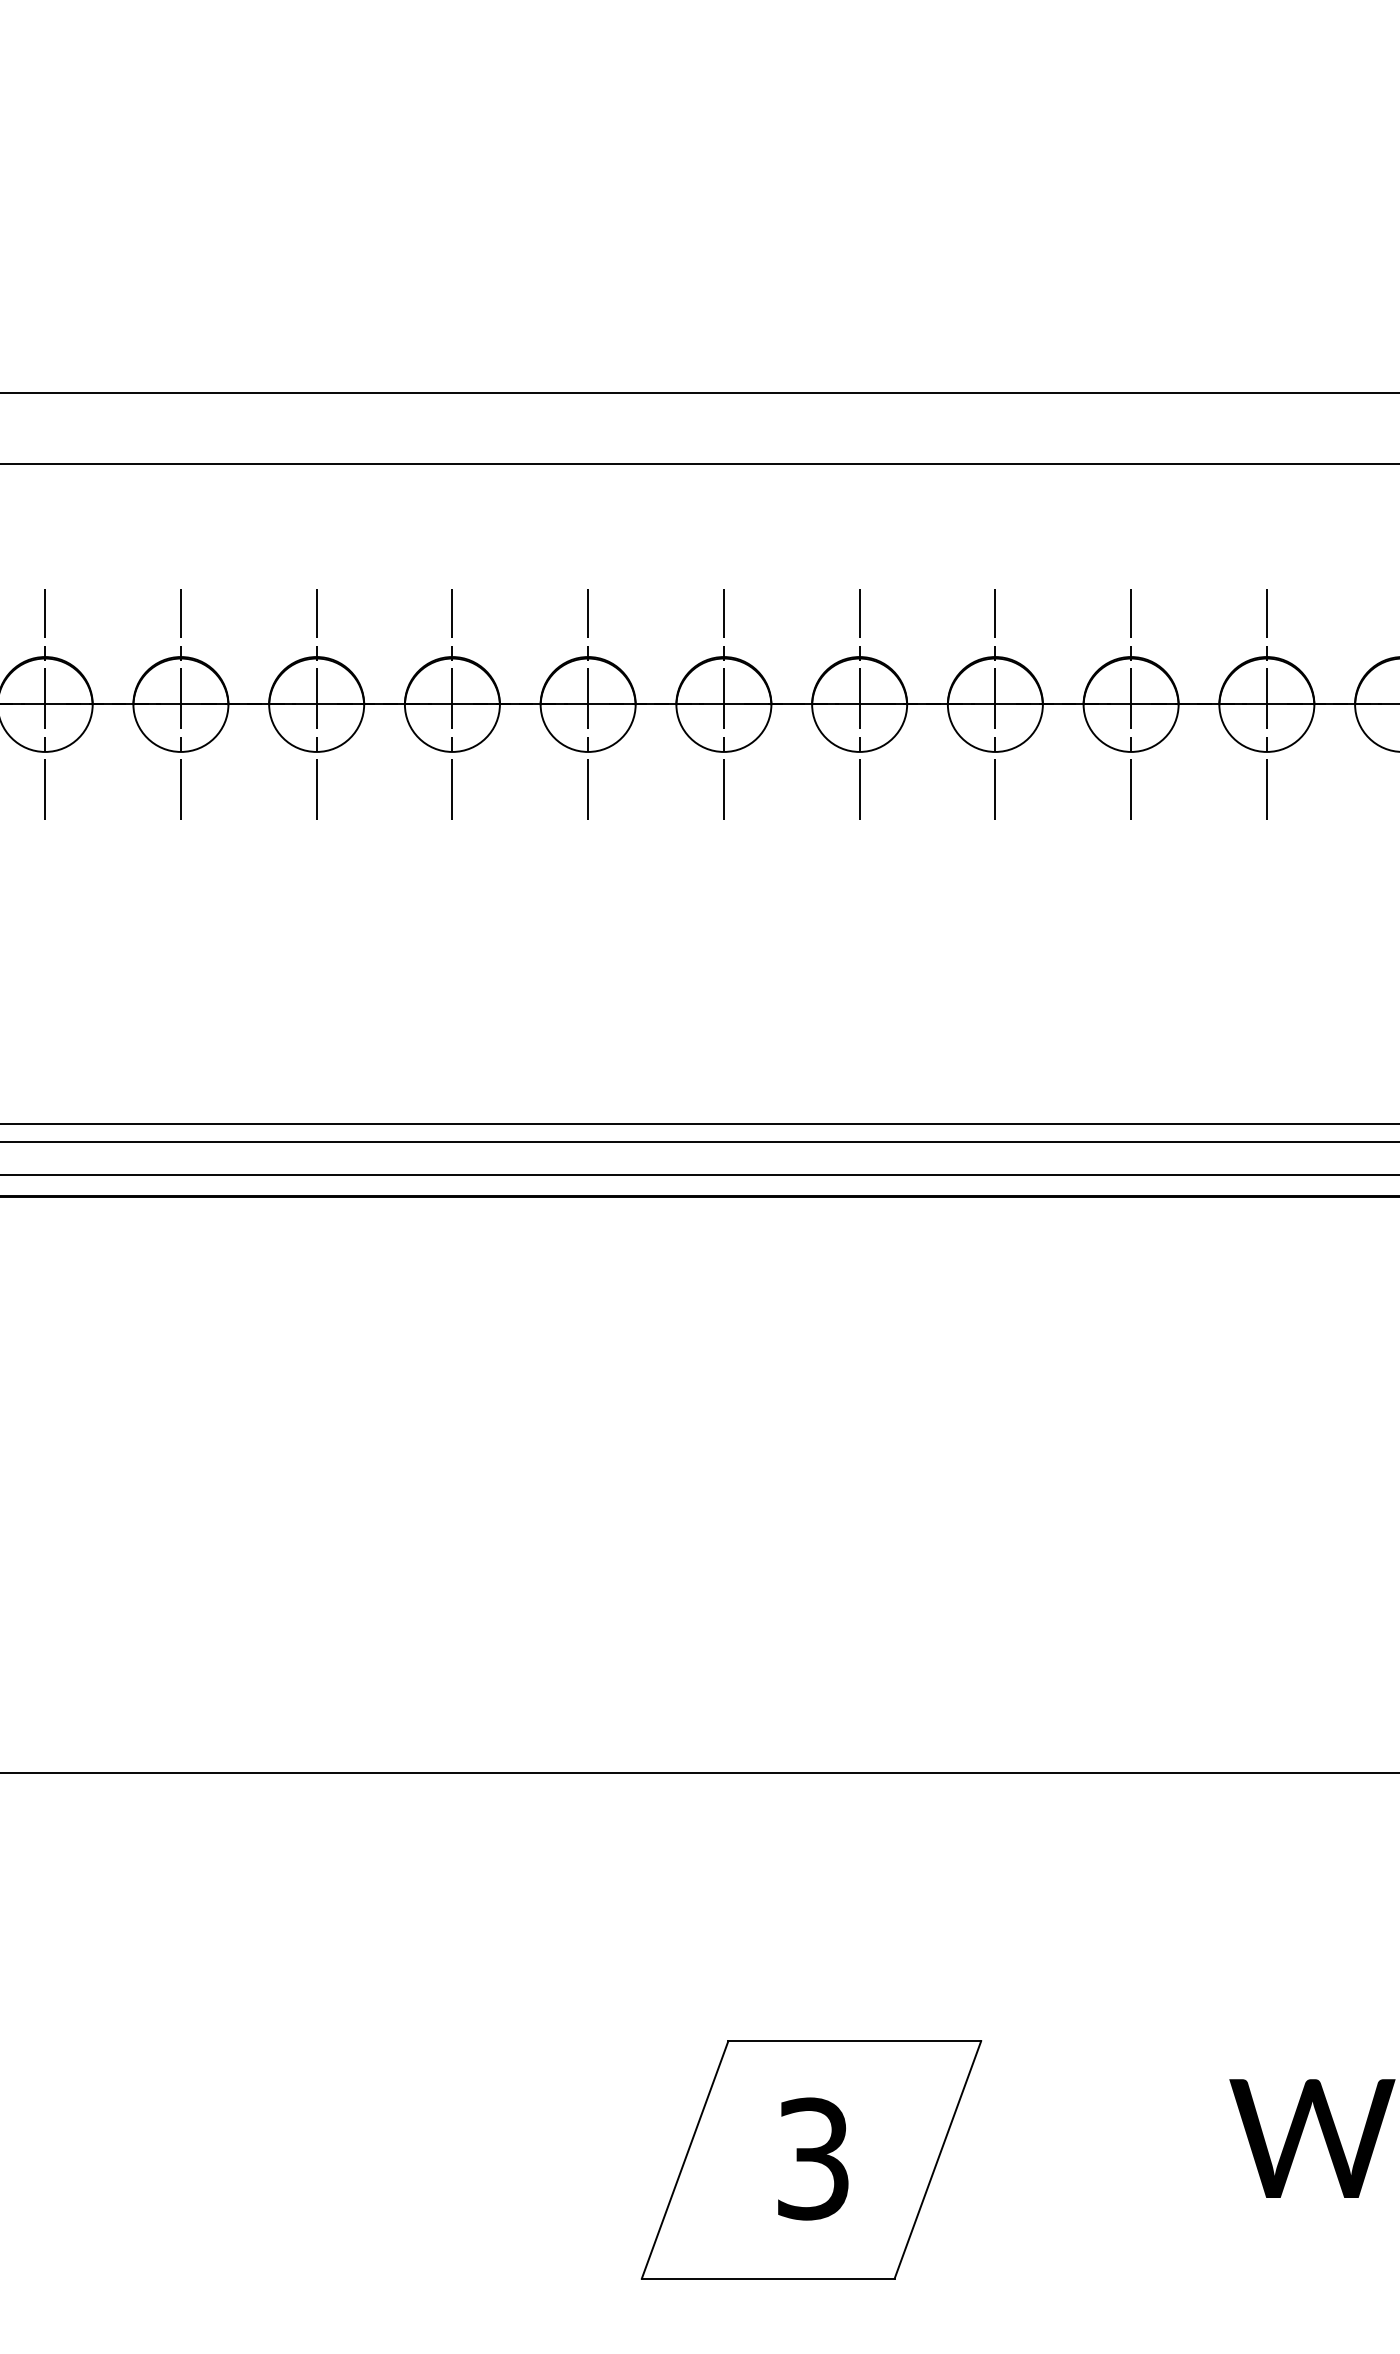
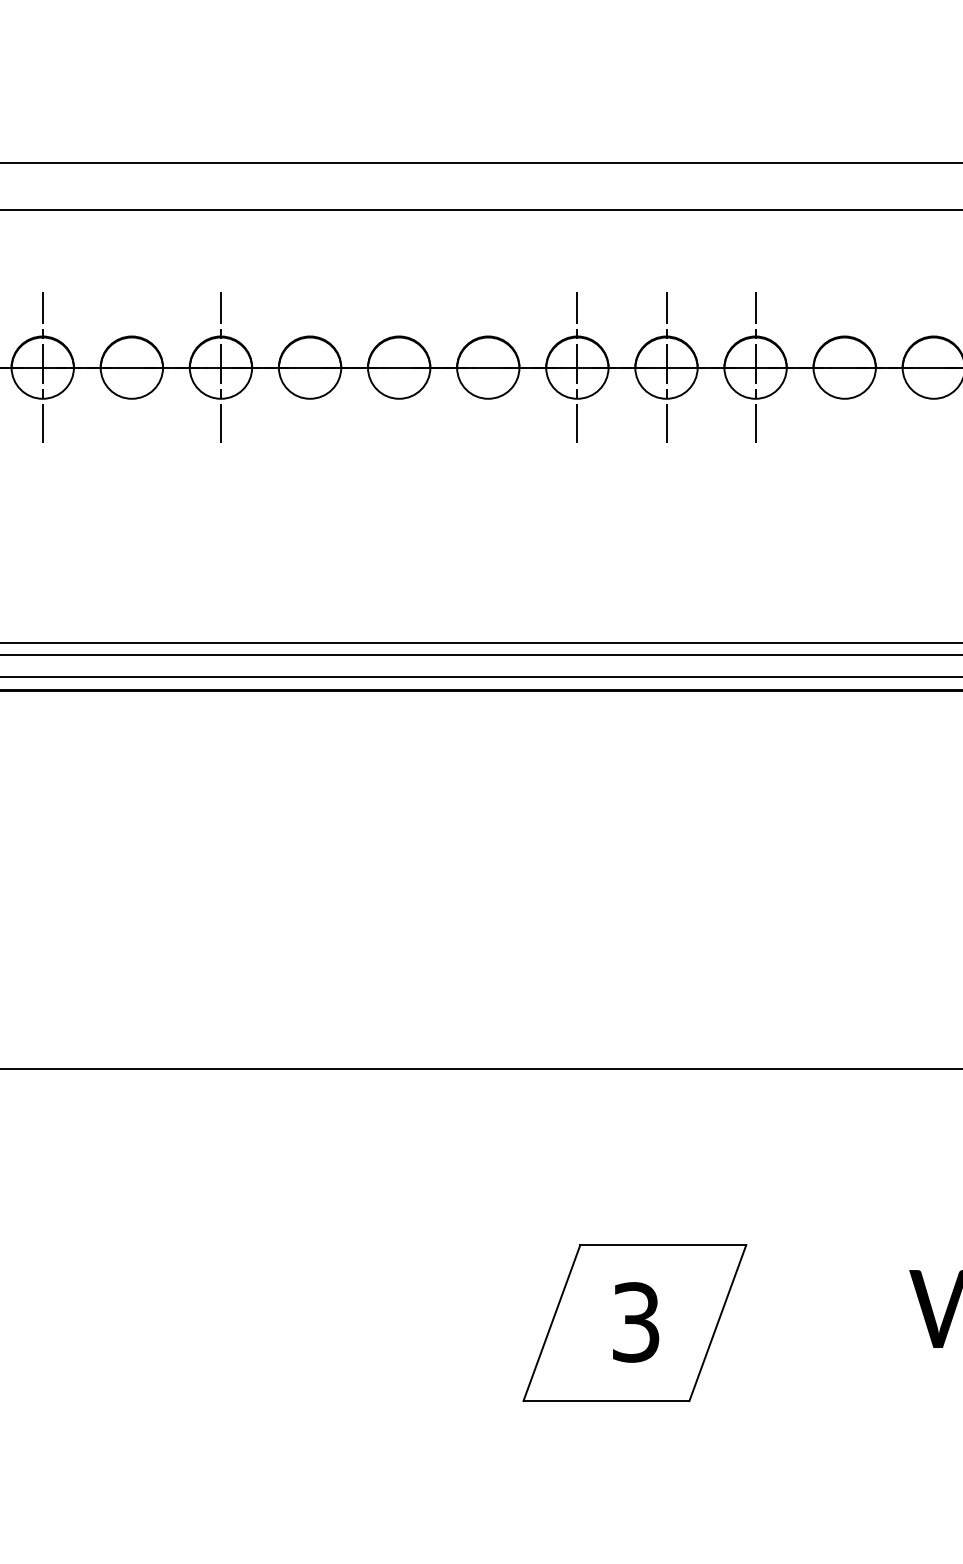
line: (44, 704) -> (131, 367), removed
line: (317, 704) -> (310, 367), removed
line: (452, 704) -> (399, 367), removed
line: (588, 704) -> (488, 367), removed
line: (1130, 704) -> (844, 367), removed
line: (1266, 704) -> (933, 367), removed

